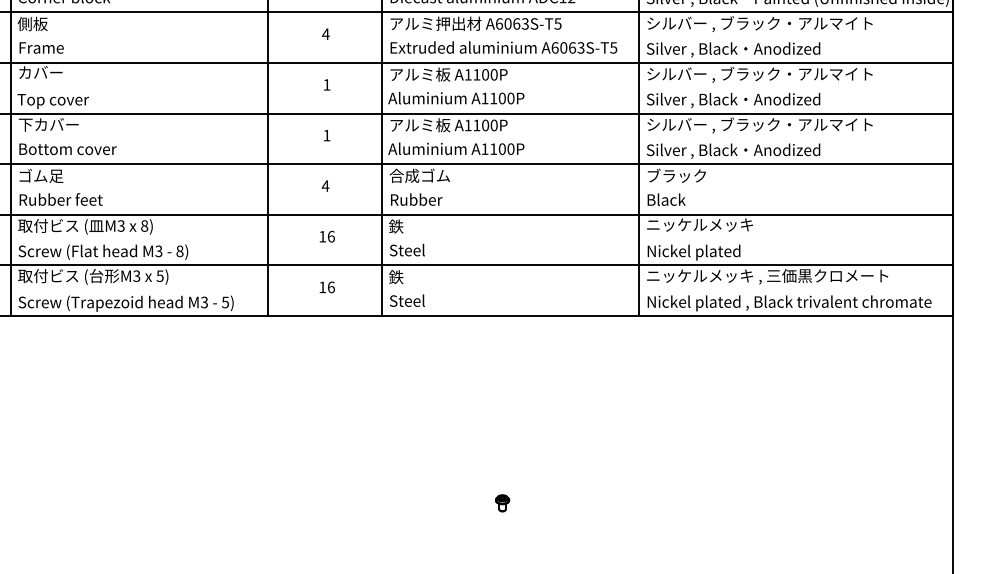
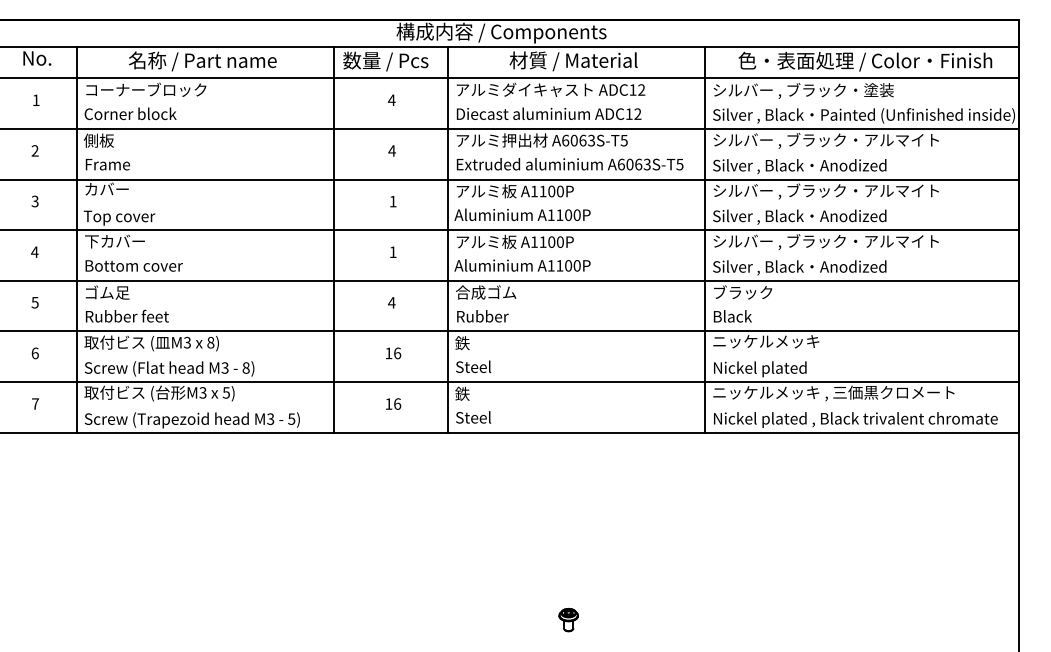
part: (502, 502) -> (568, 619), size x1.4

